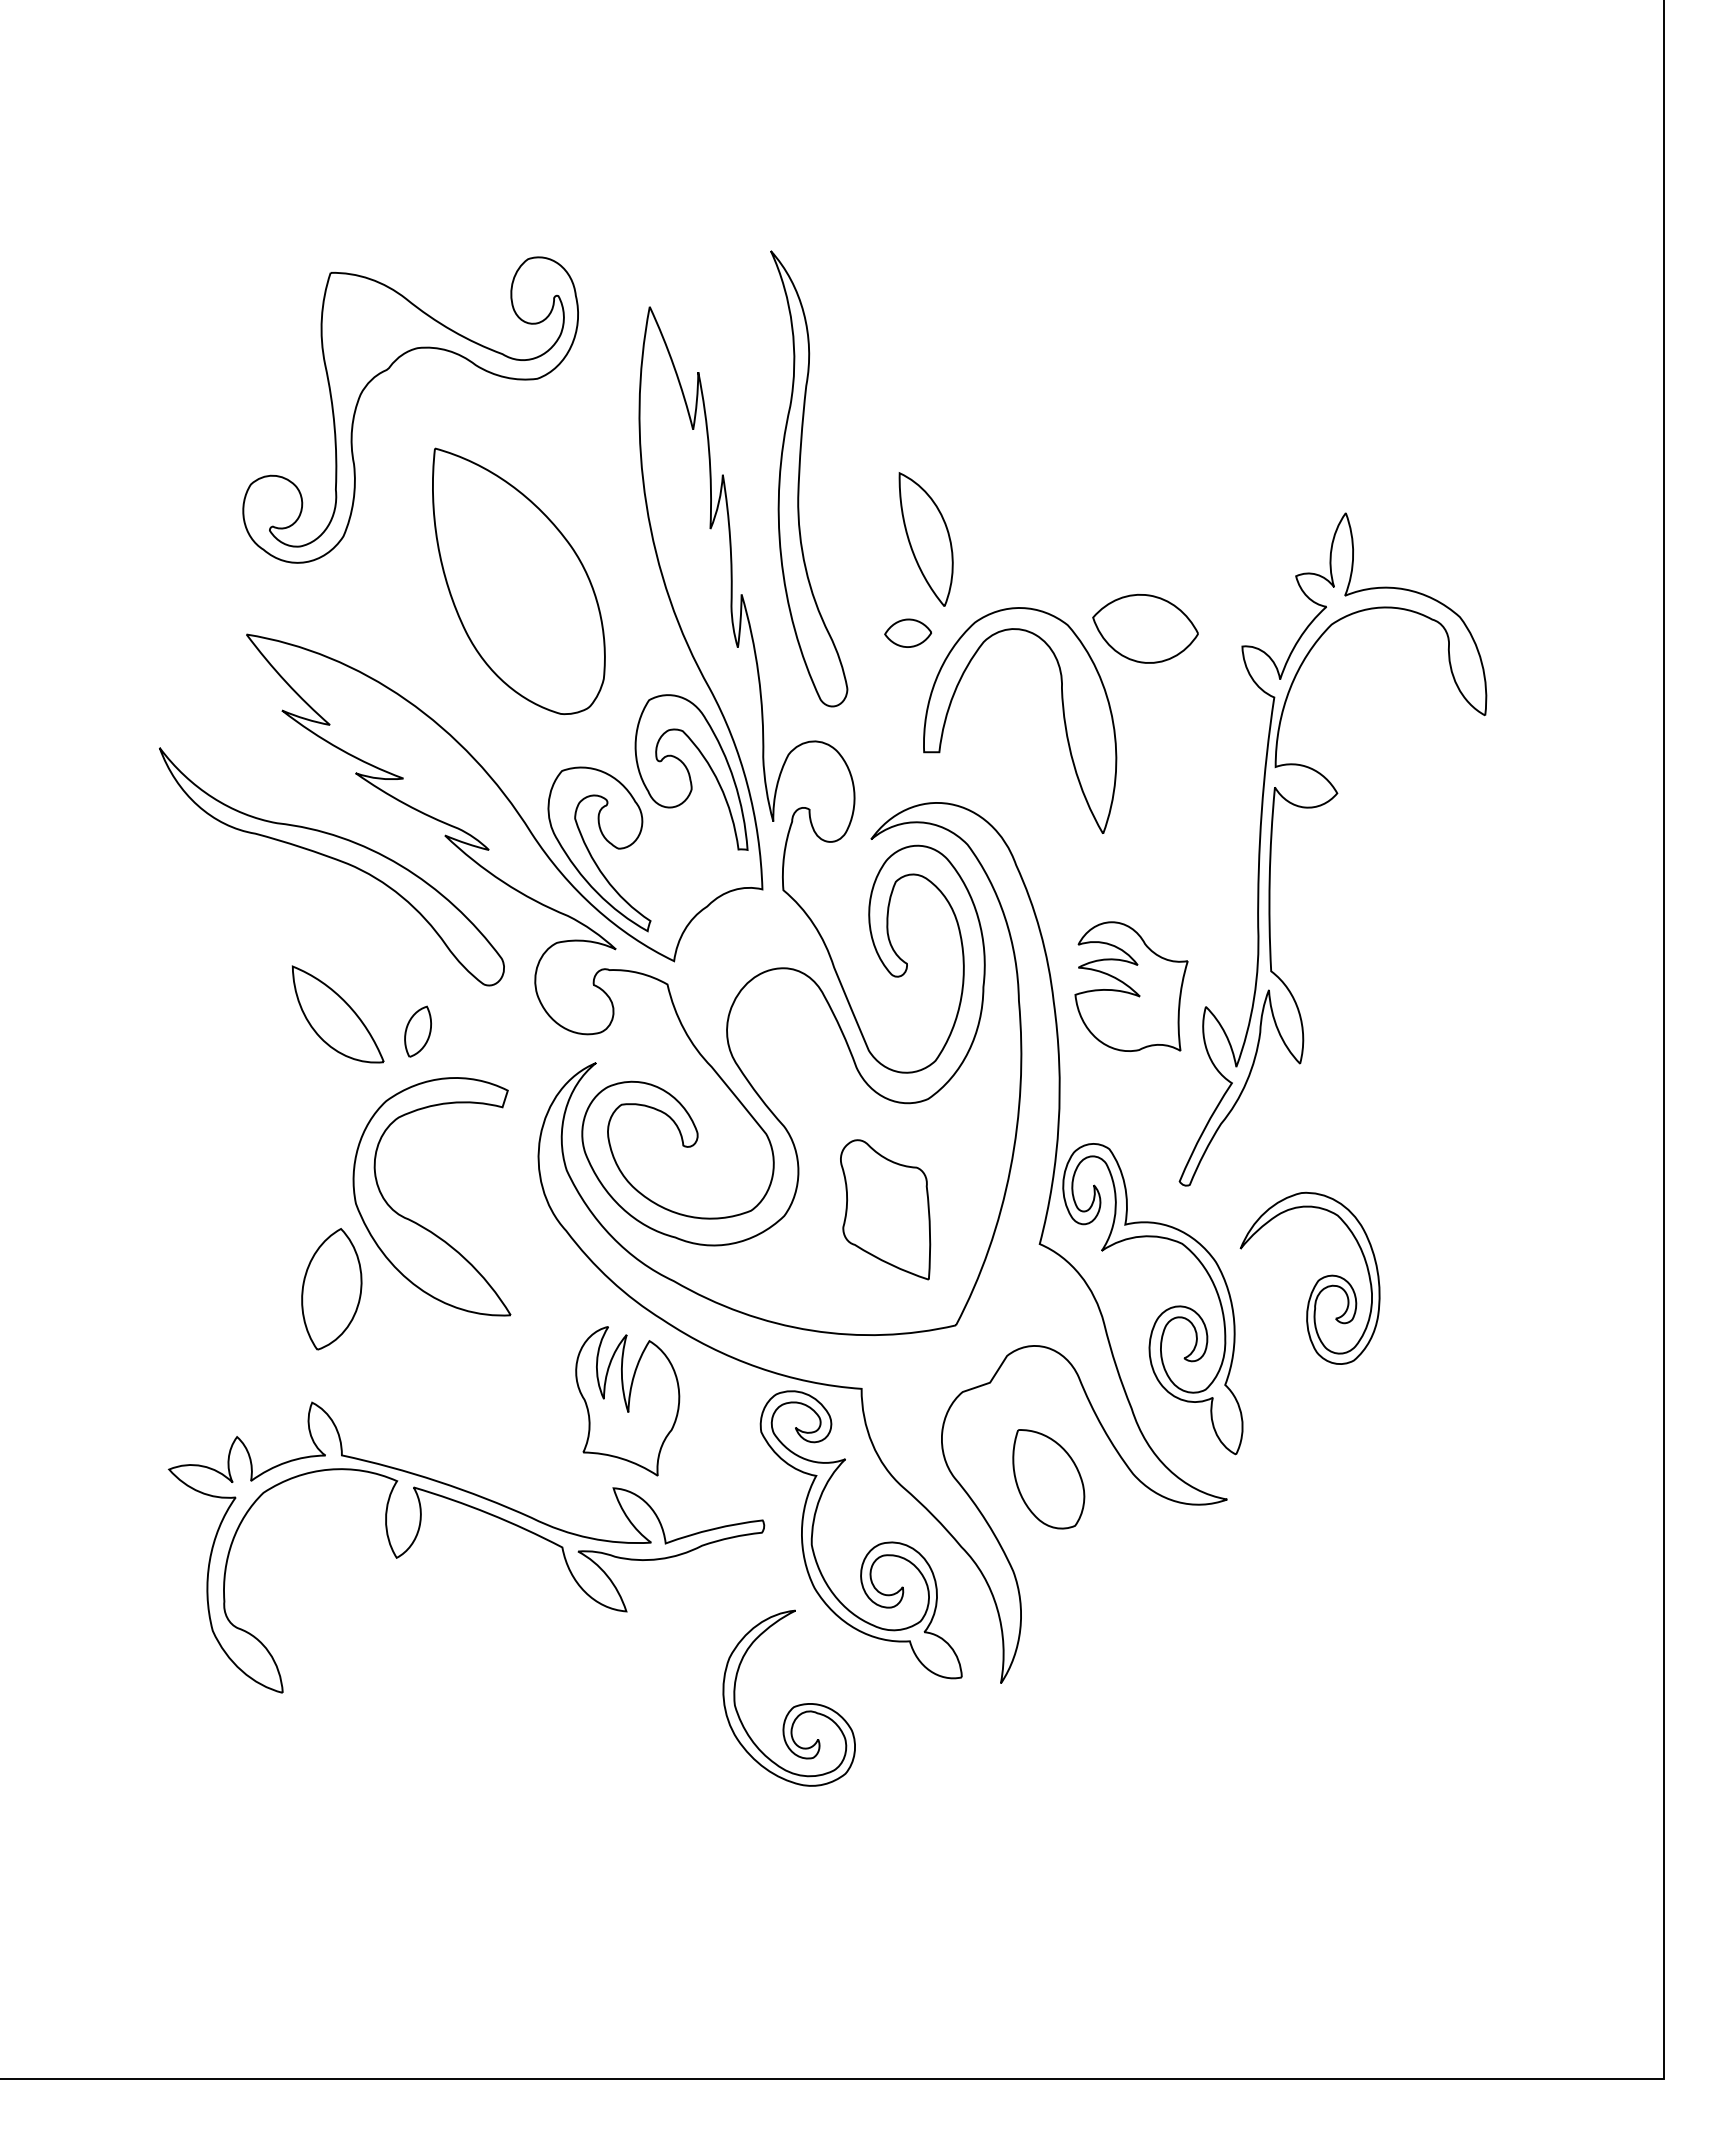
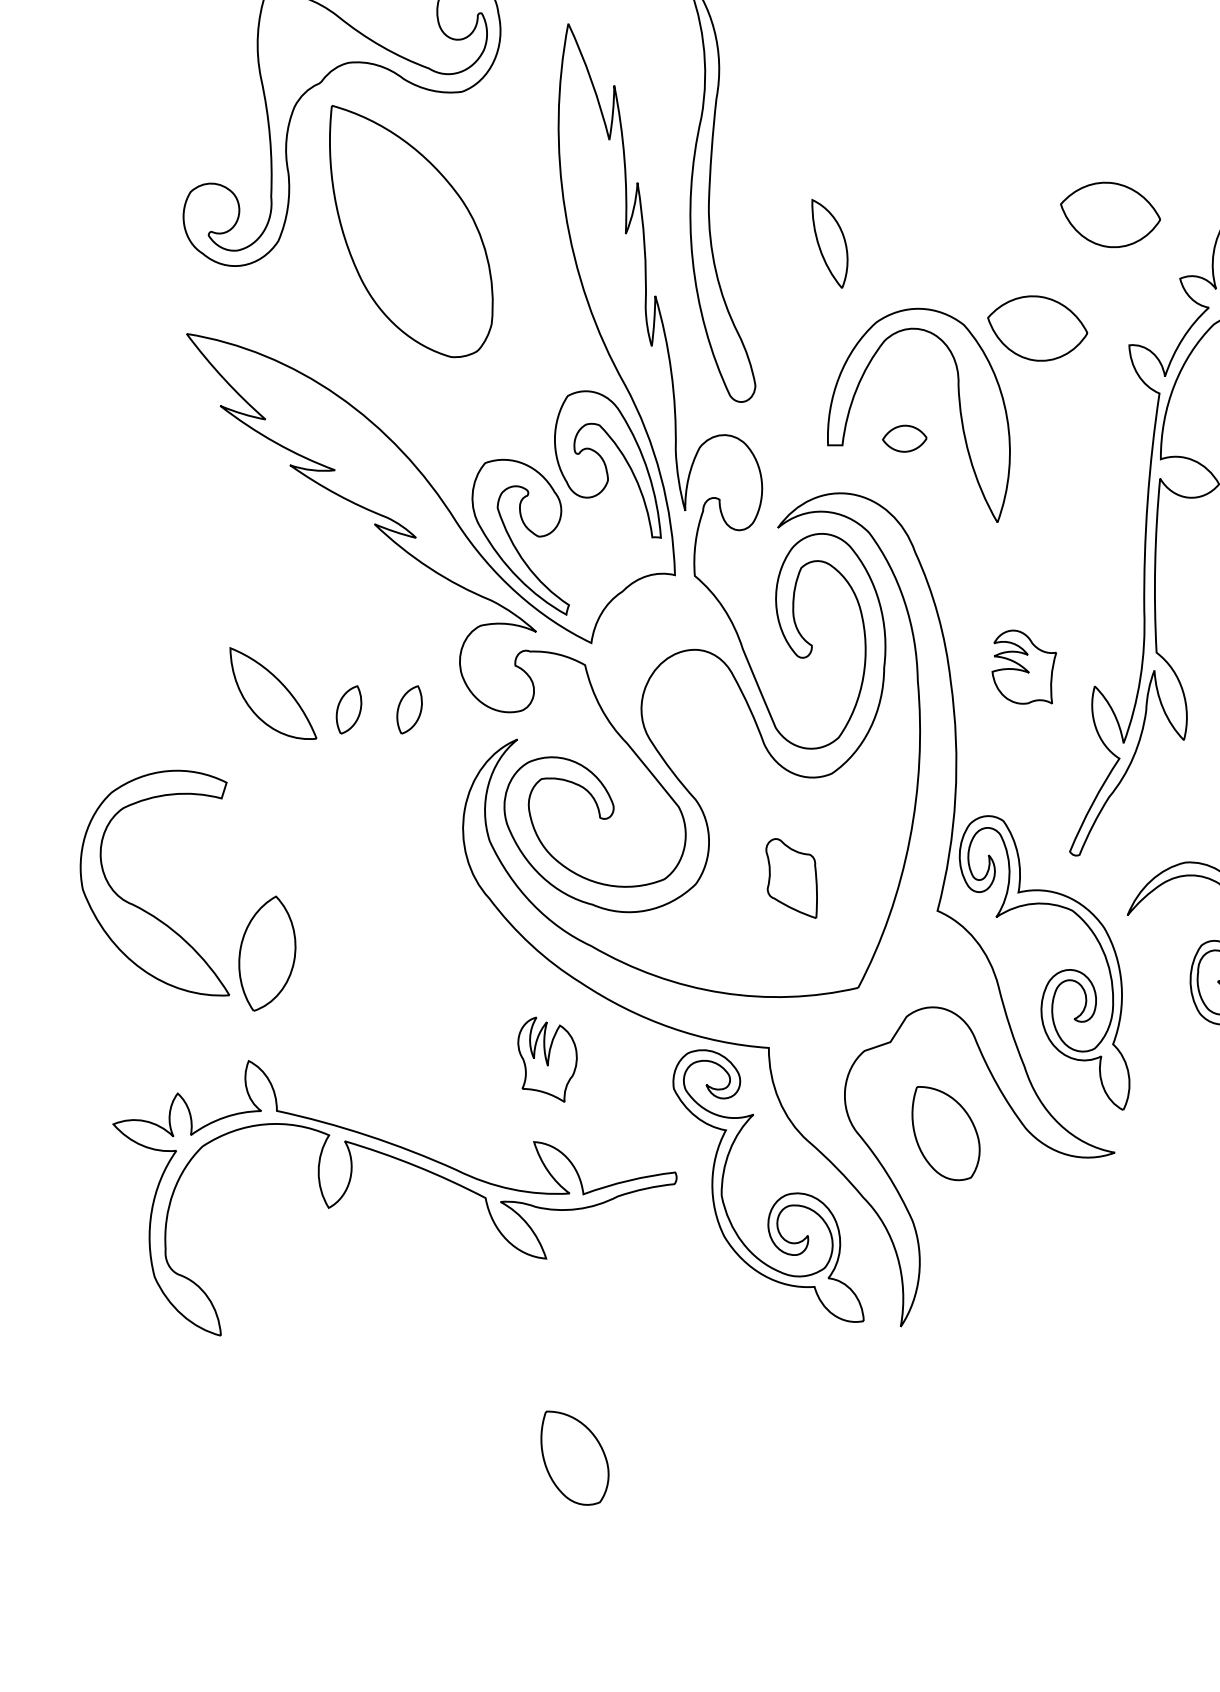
part: (1222, 508) -> (1110, 214), added
part: (925, 539) -> (829, 243), size x0.7
part: (518, 581) -> (410, 231), moved
part: (907, 632) -> (904, 438), moved
part: (332, 859) -> (268, 546), removed
part: (1131, 986) -> (1024, 667), size x0.6
part: (481, 1031) -> (409, 709), added
part: (885, 1209) -> (791, 878), size x0.6
part: (415, 1221) -> (139, 906), moved
part: (627, 1401) -> (547, 1059), size x0.6
part: (793, 1706) -> (704, 1348), removed
part: (656, 1822) -> (574, 1458), added

